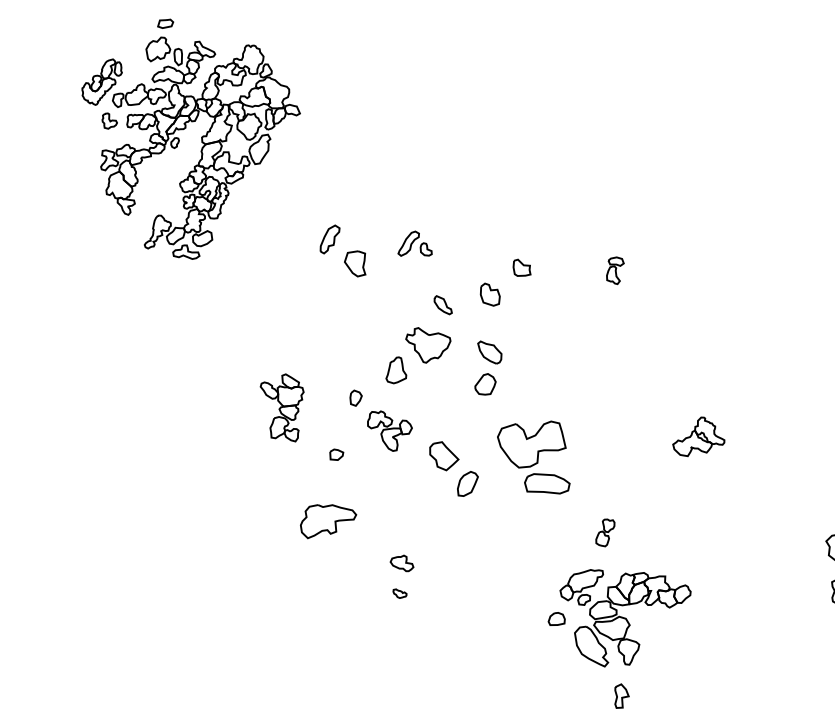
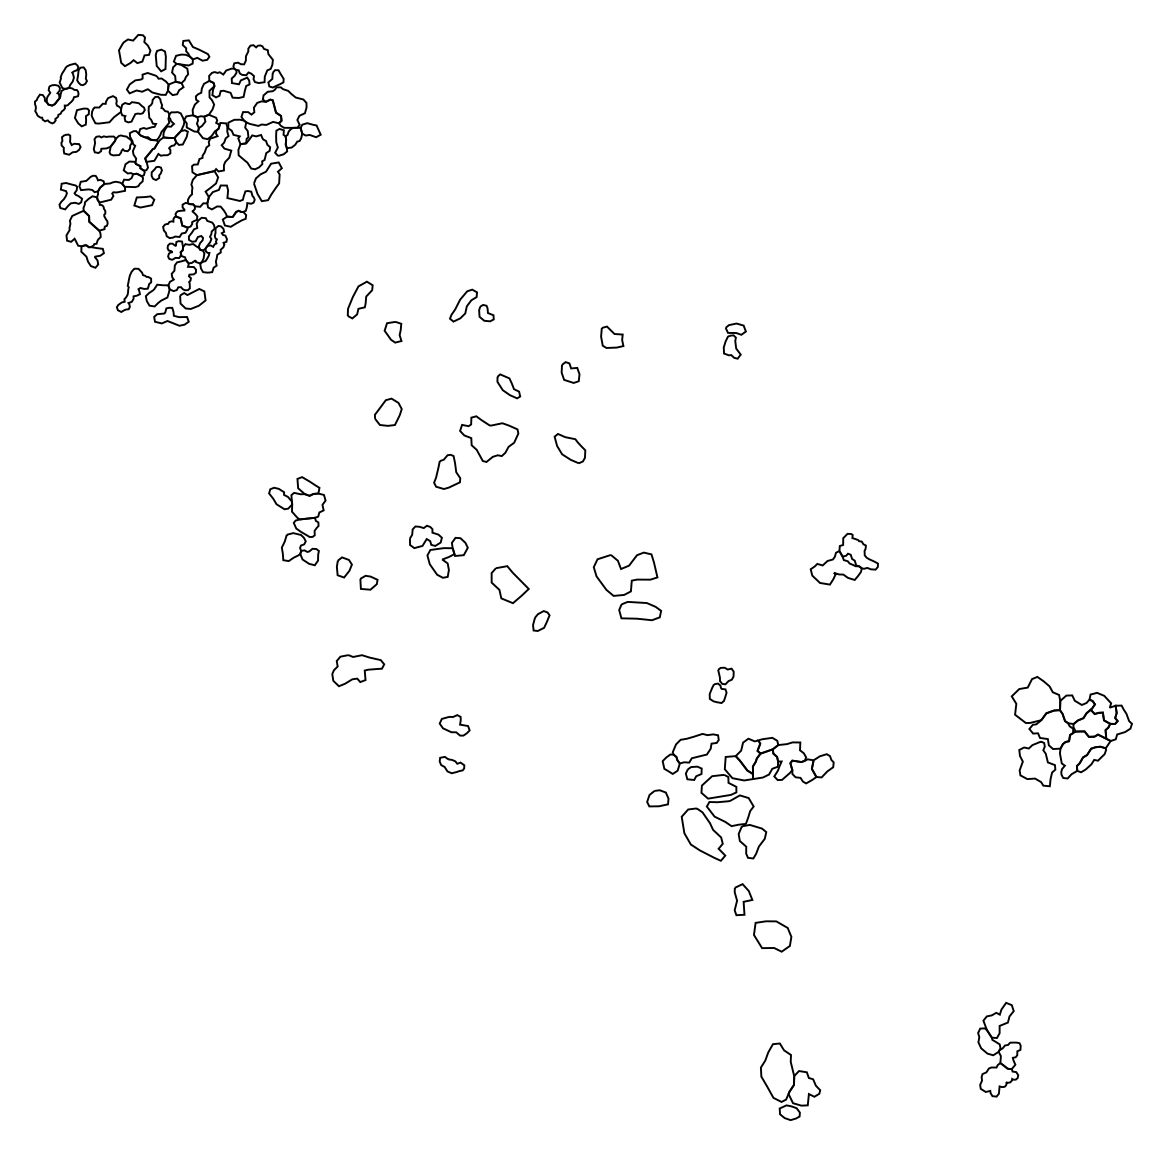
part: (165, 23) -> (144, 201), moved
part: (354, 264) -> (392, 332), size x0.62
part: (490, 294) -> (570, 372), size x0.71
part: (485, 383) -> (388, 411), moved
part: (356, 398) -> (344, 567), moved
part: (532, 457) -> (626, 586), size x0.71
part: (468, 483) -> (541, 620), size x0.62
part: (328, 521) -> (358, 670), size x0.71
part: (399, 593) -> (451, 765), size x1.43

